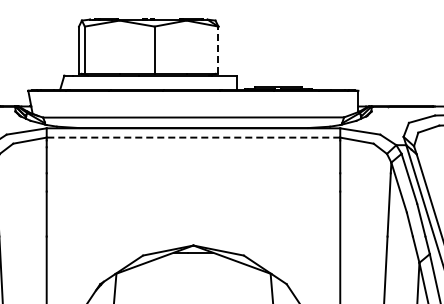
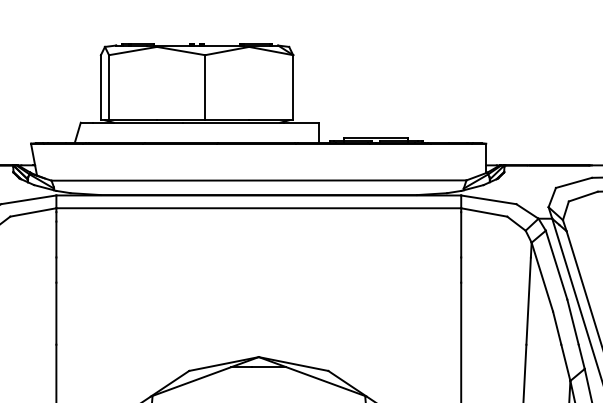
line: (218, 50) -> (293, 88), dashed -> solid
line: (193, 137) -> (258, 208), dashed -> solid

